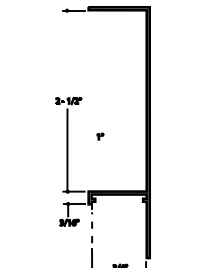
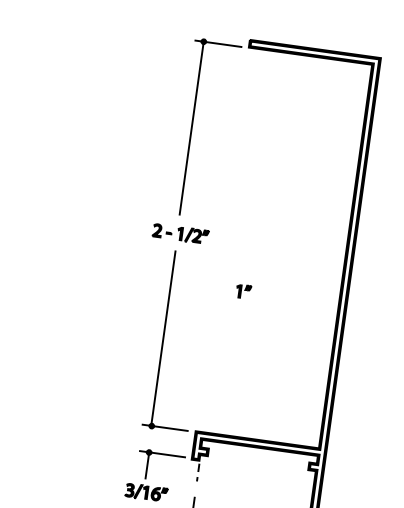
line: (67, 51) -> (192, 128), added
part: (100, 136) -> (243, 291), moved

